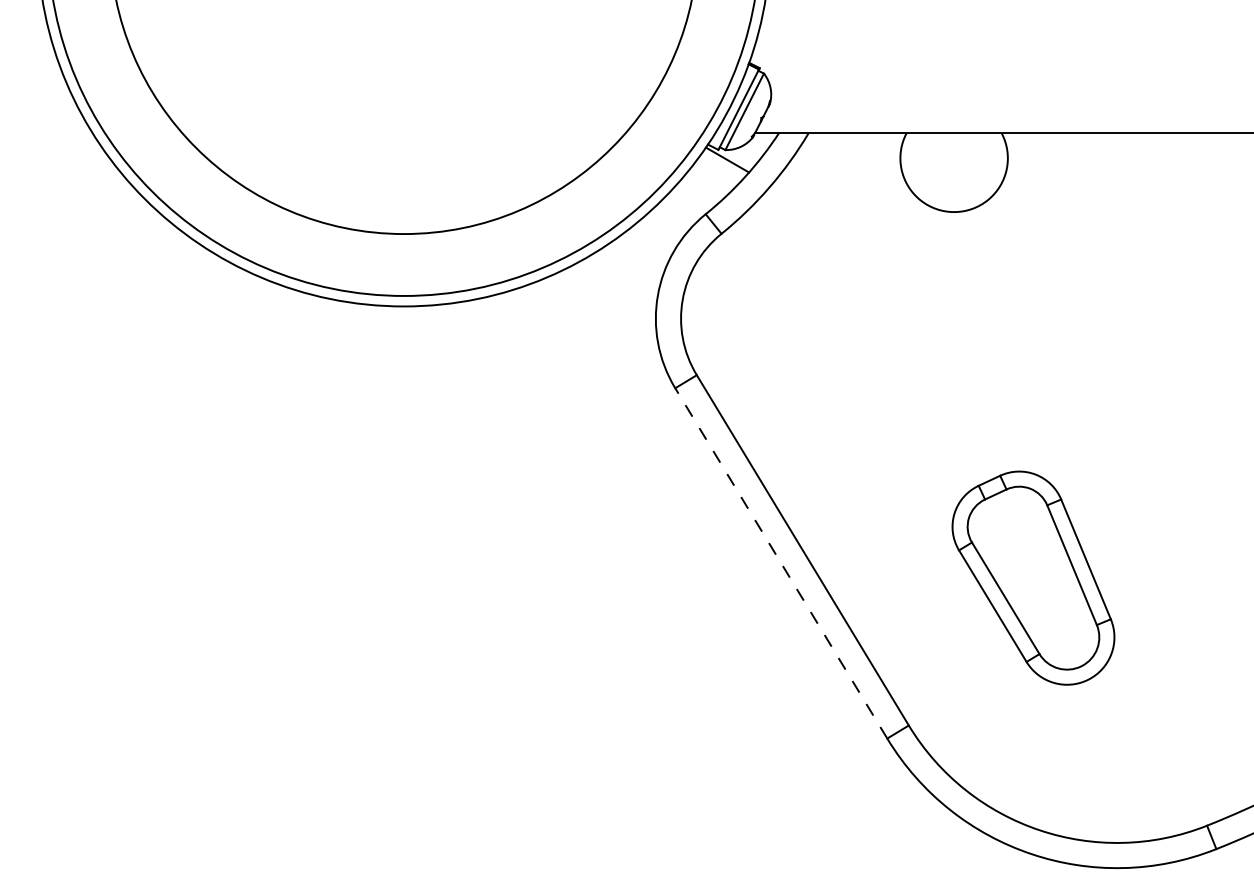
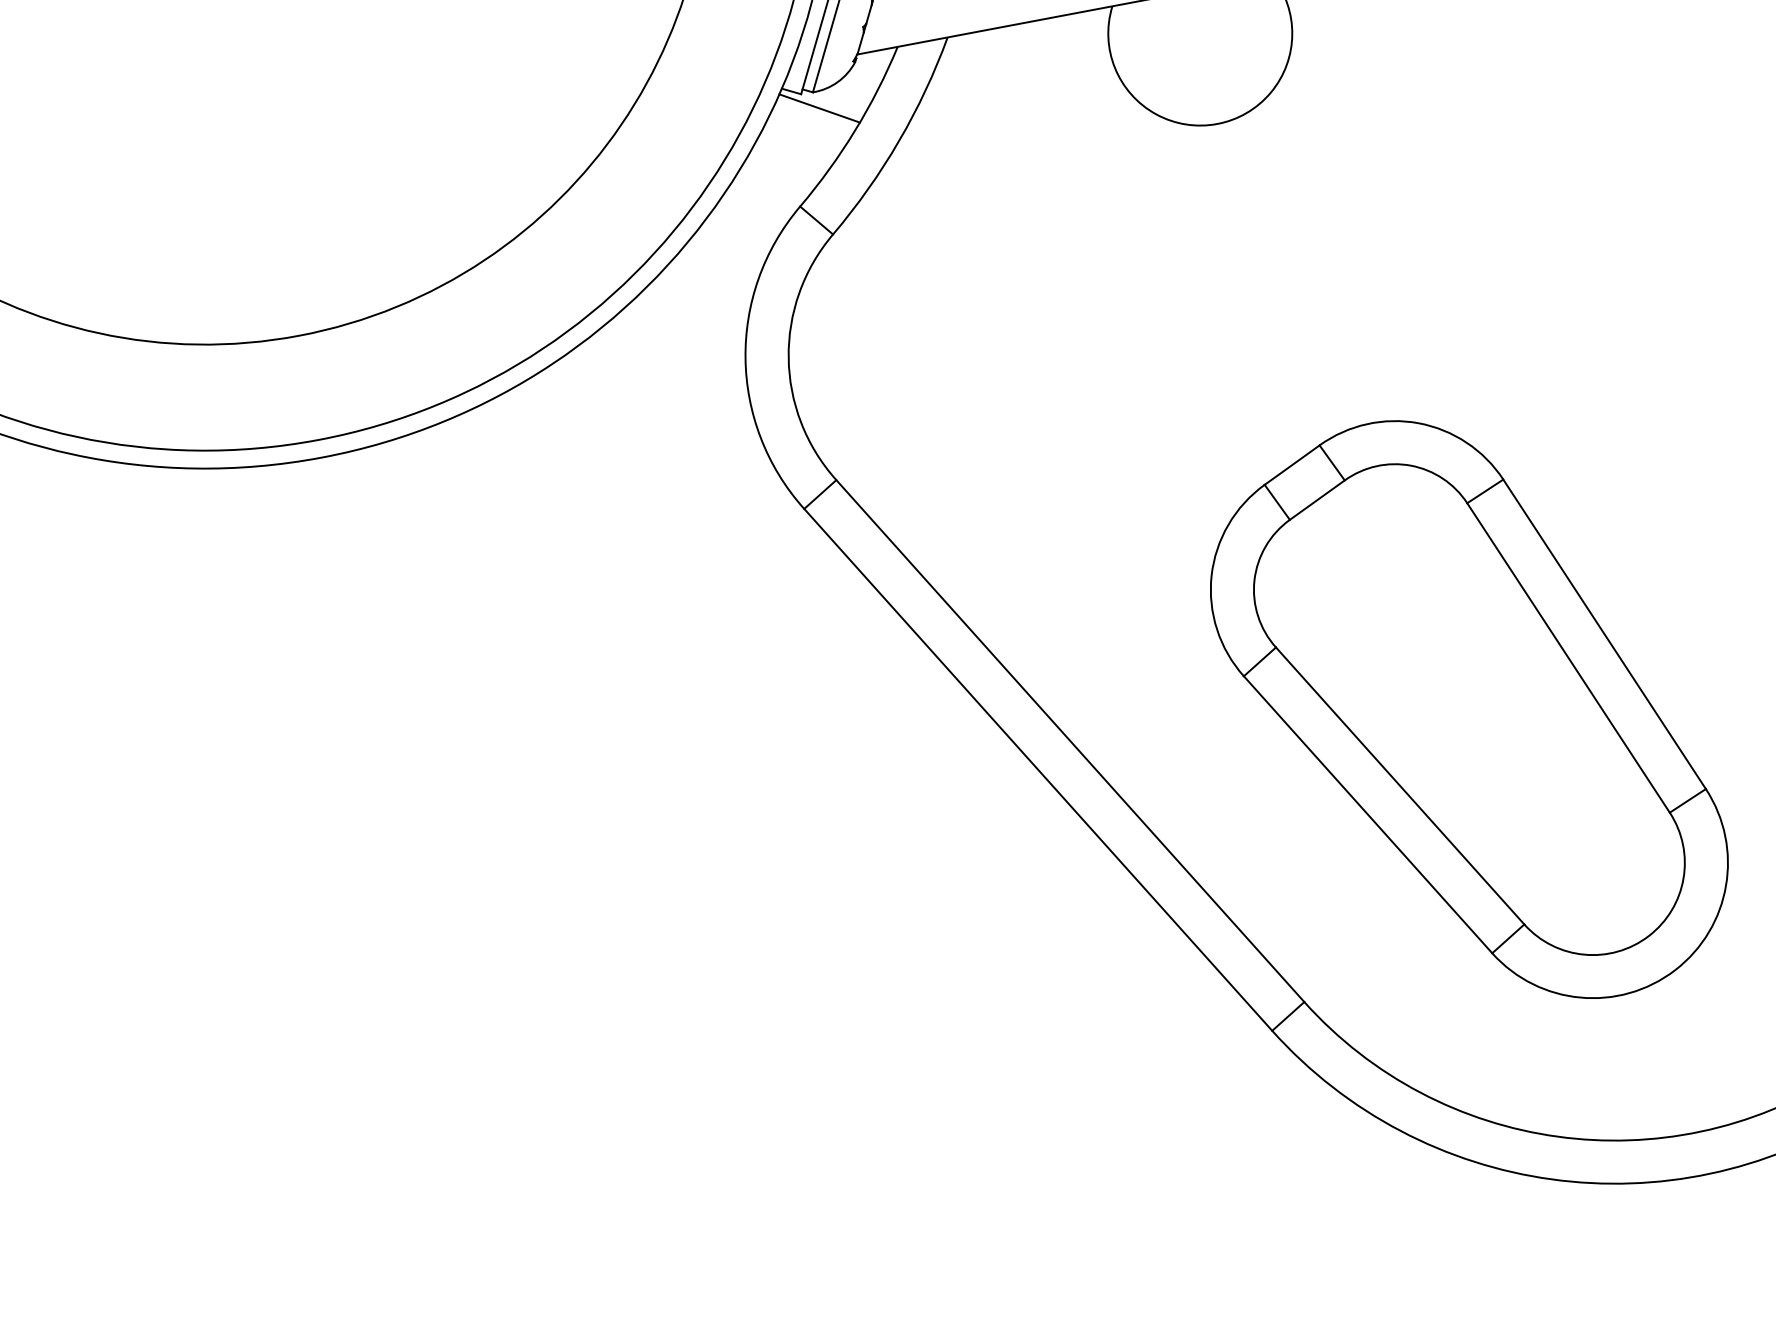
line: (781, 563) -> (1038, 769), dashed -> solid
part: (1033, 577) -> (1467, 713), size x1.67

